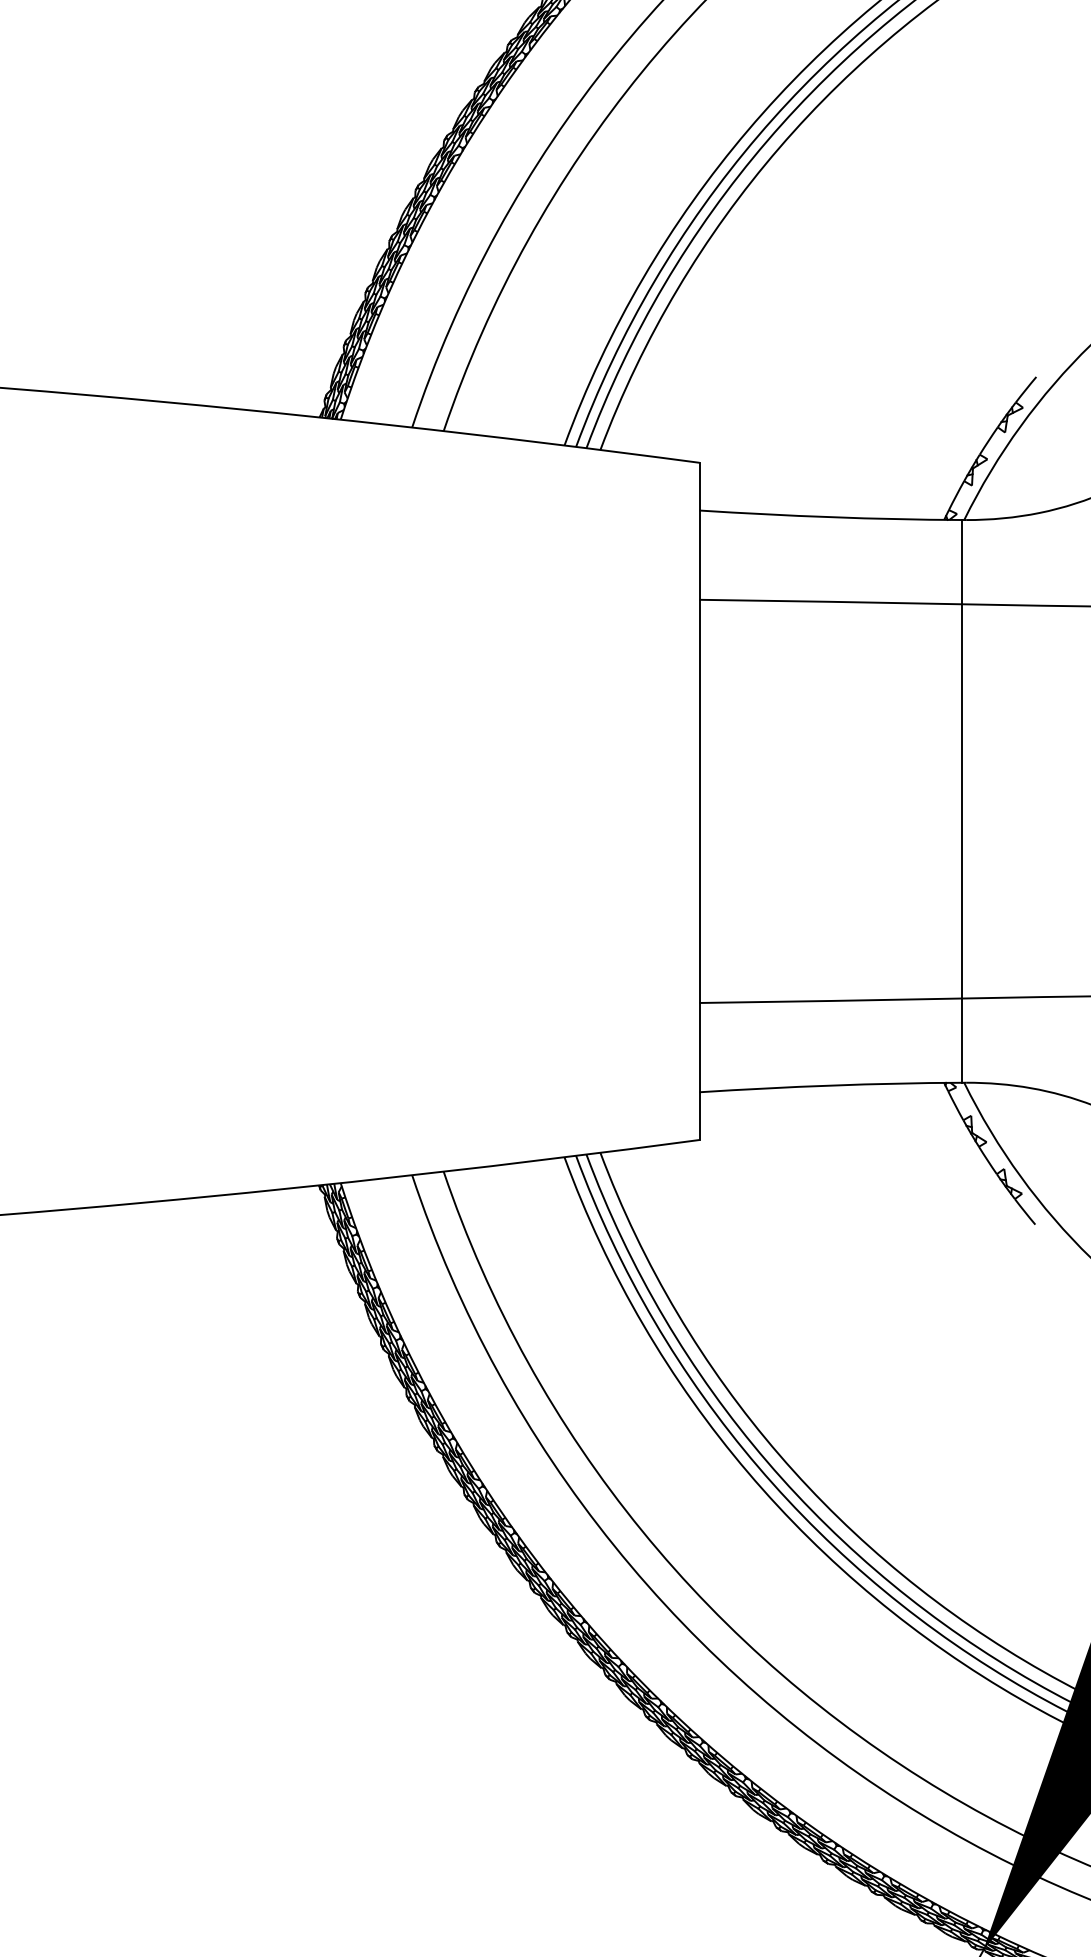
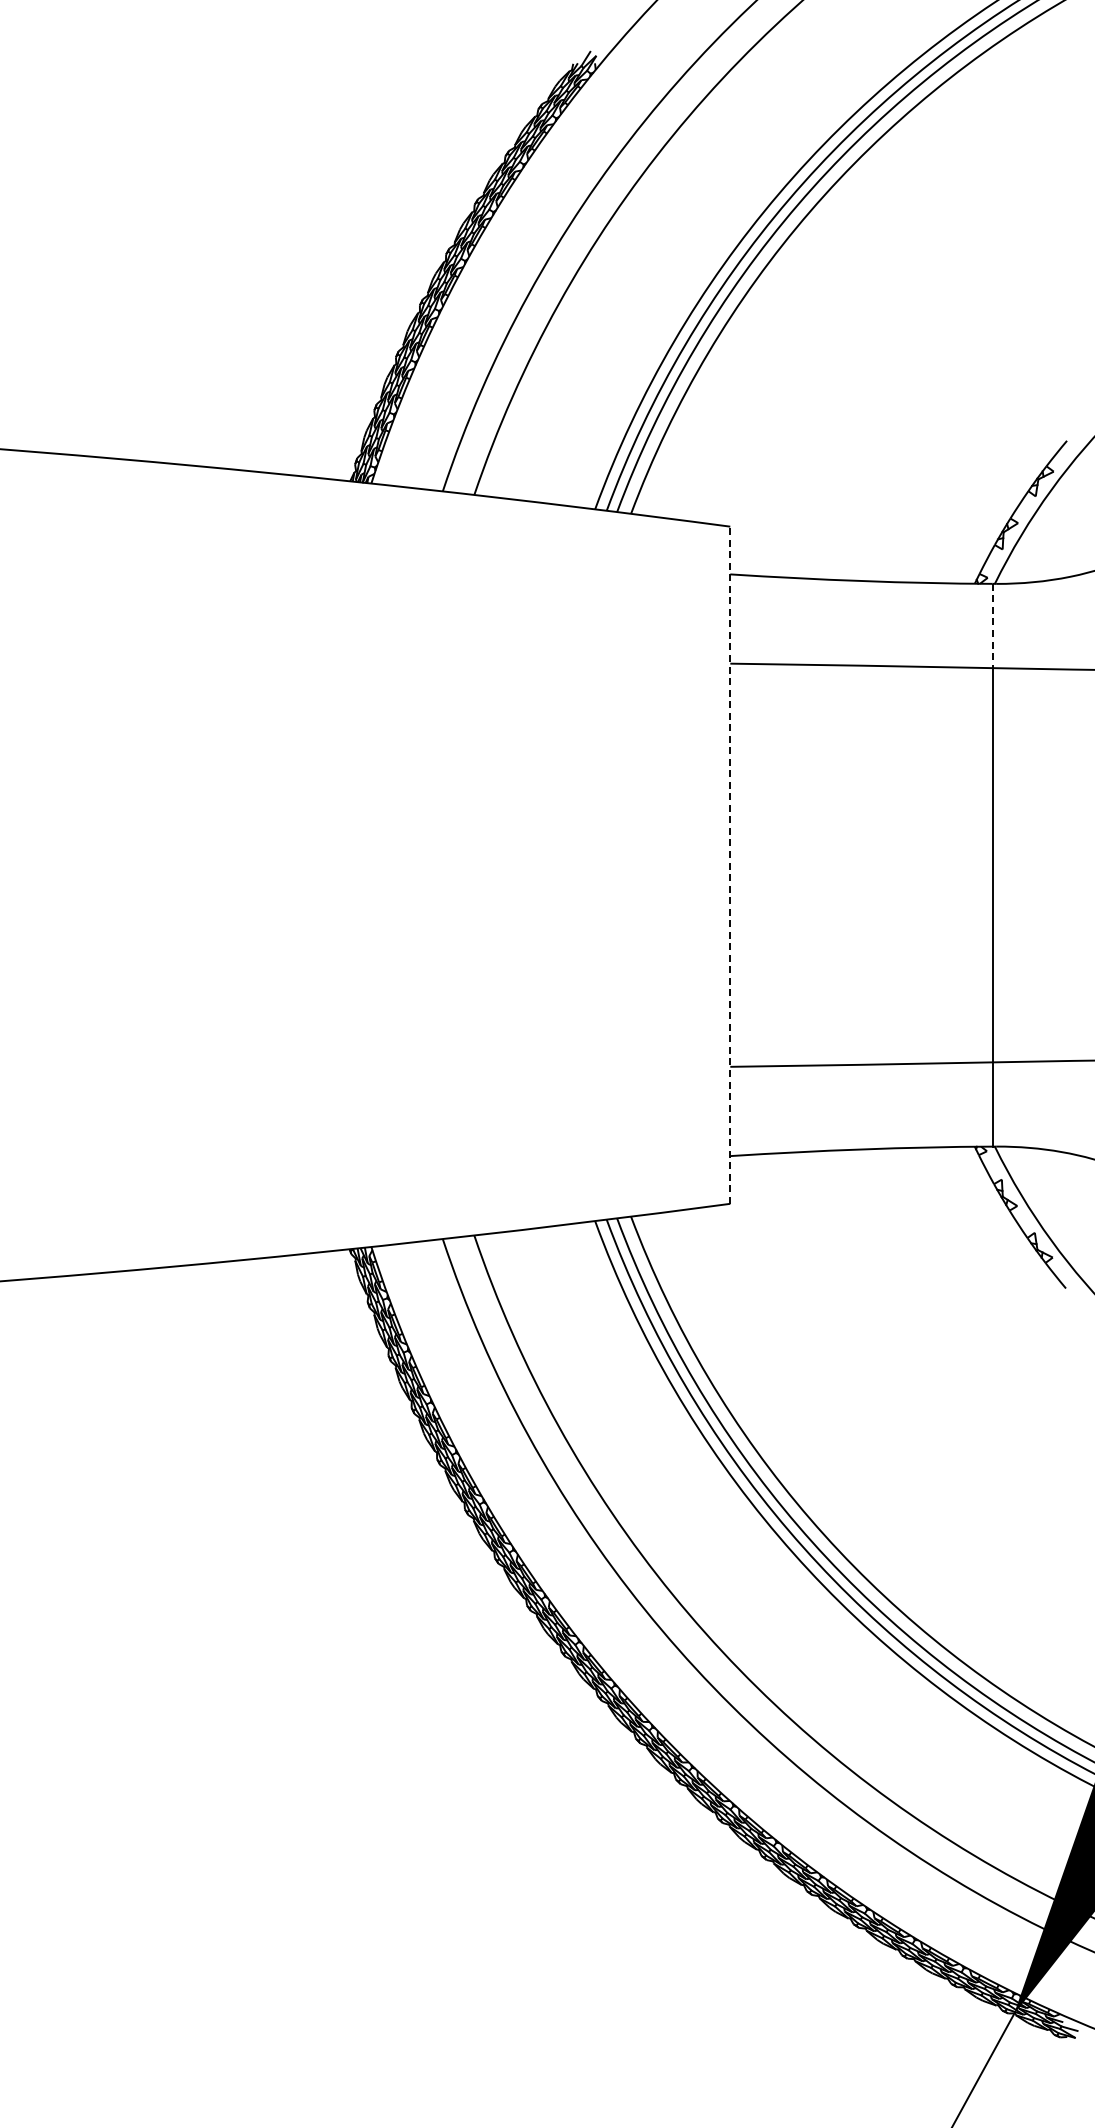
line: (961, 562) -> (992, 626), solid -> dashed
line: (699, 801) -> (730, 865), solid -> dashed

